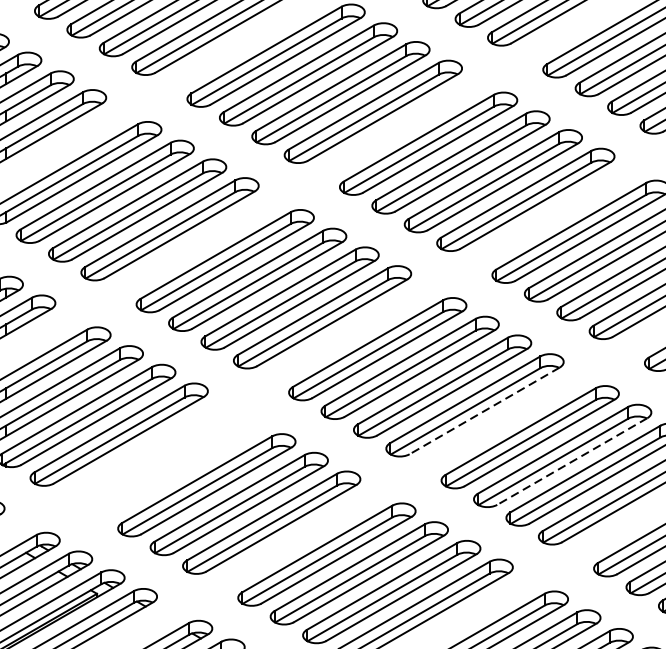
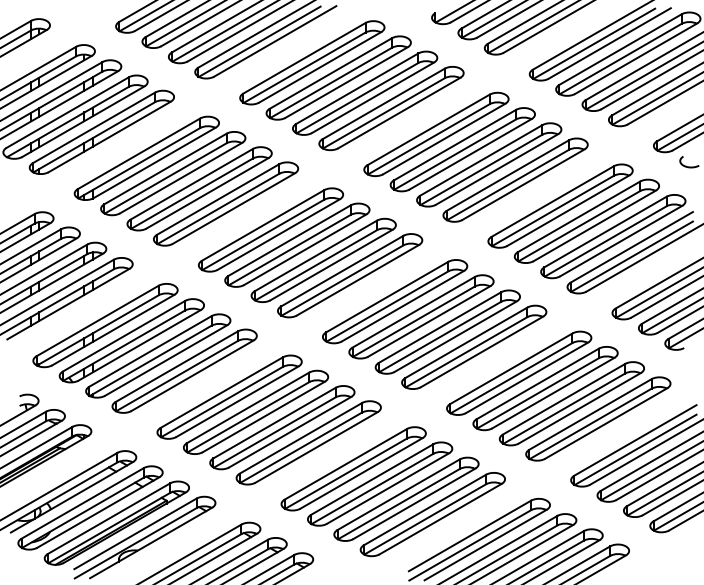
line: (485, 410) -> (482, 351), dashed -> solid
line: (572, 462) -> (553, 393), dashed -> solid
part: (174, 465) -> (229, 396), added

